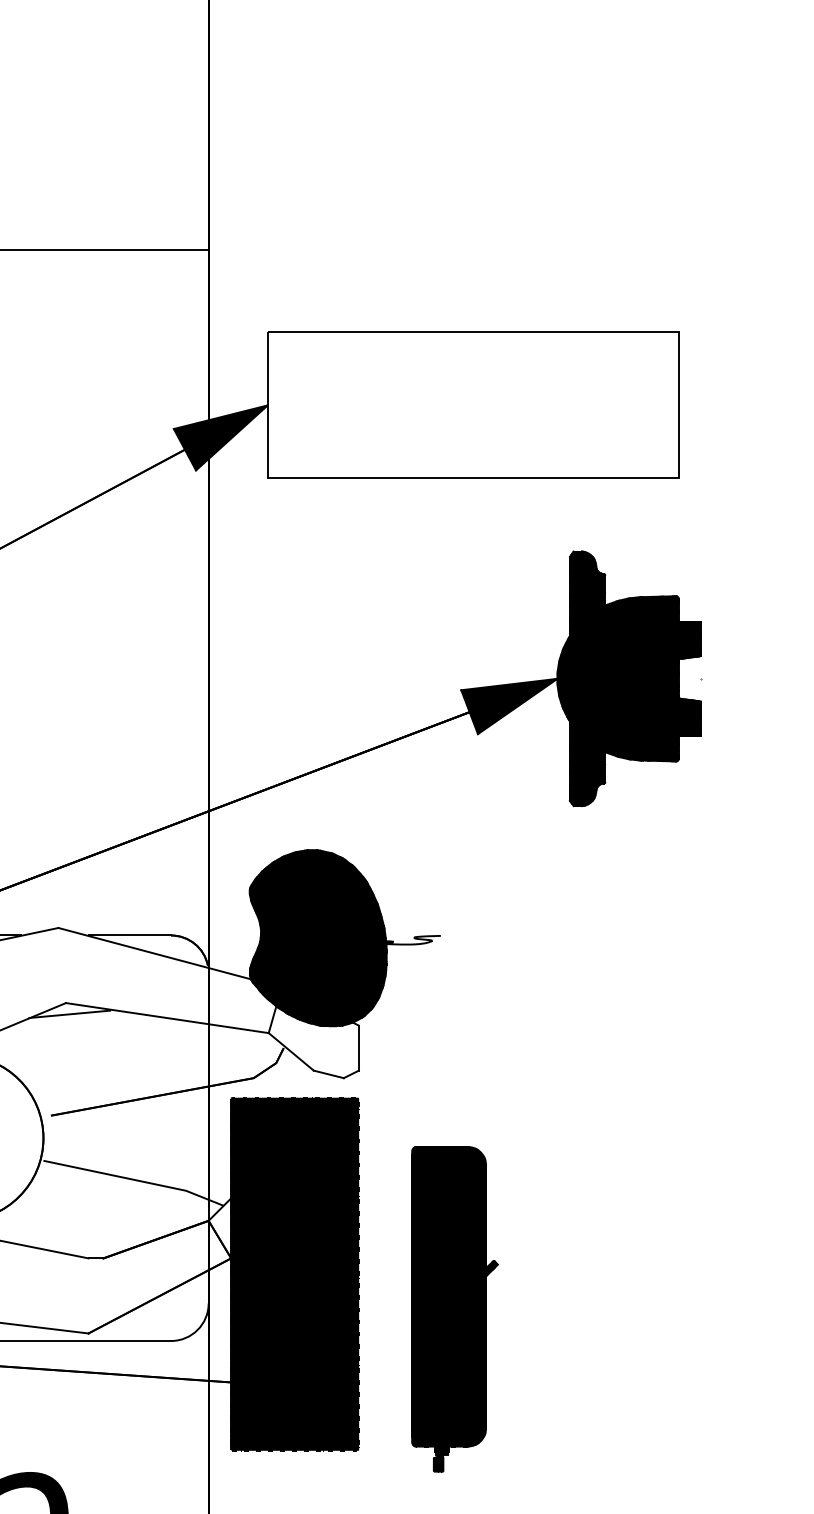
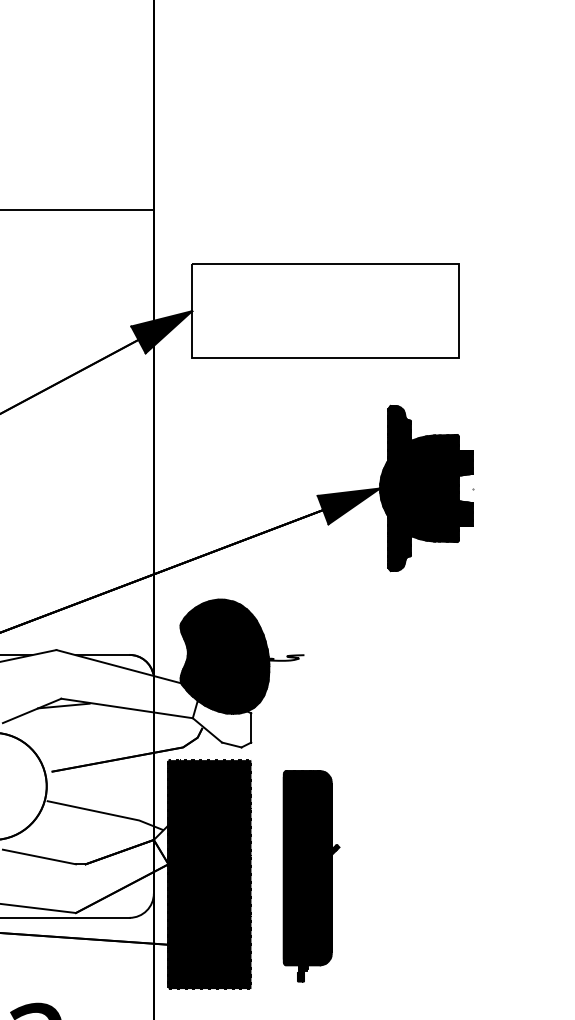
part: (454, 1309) -> (311, 876), moved

